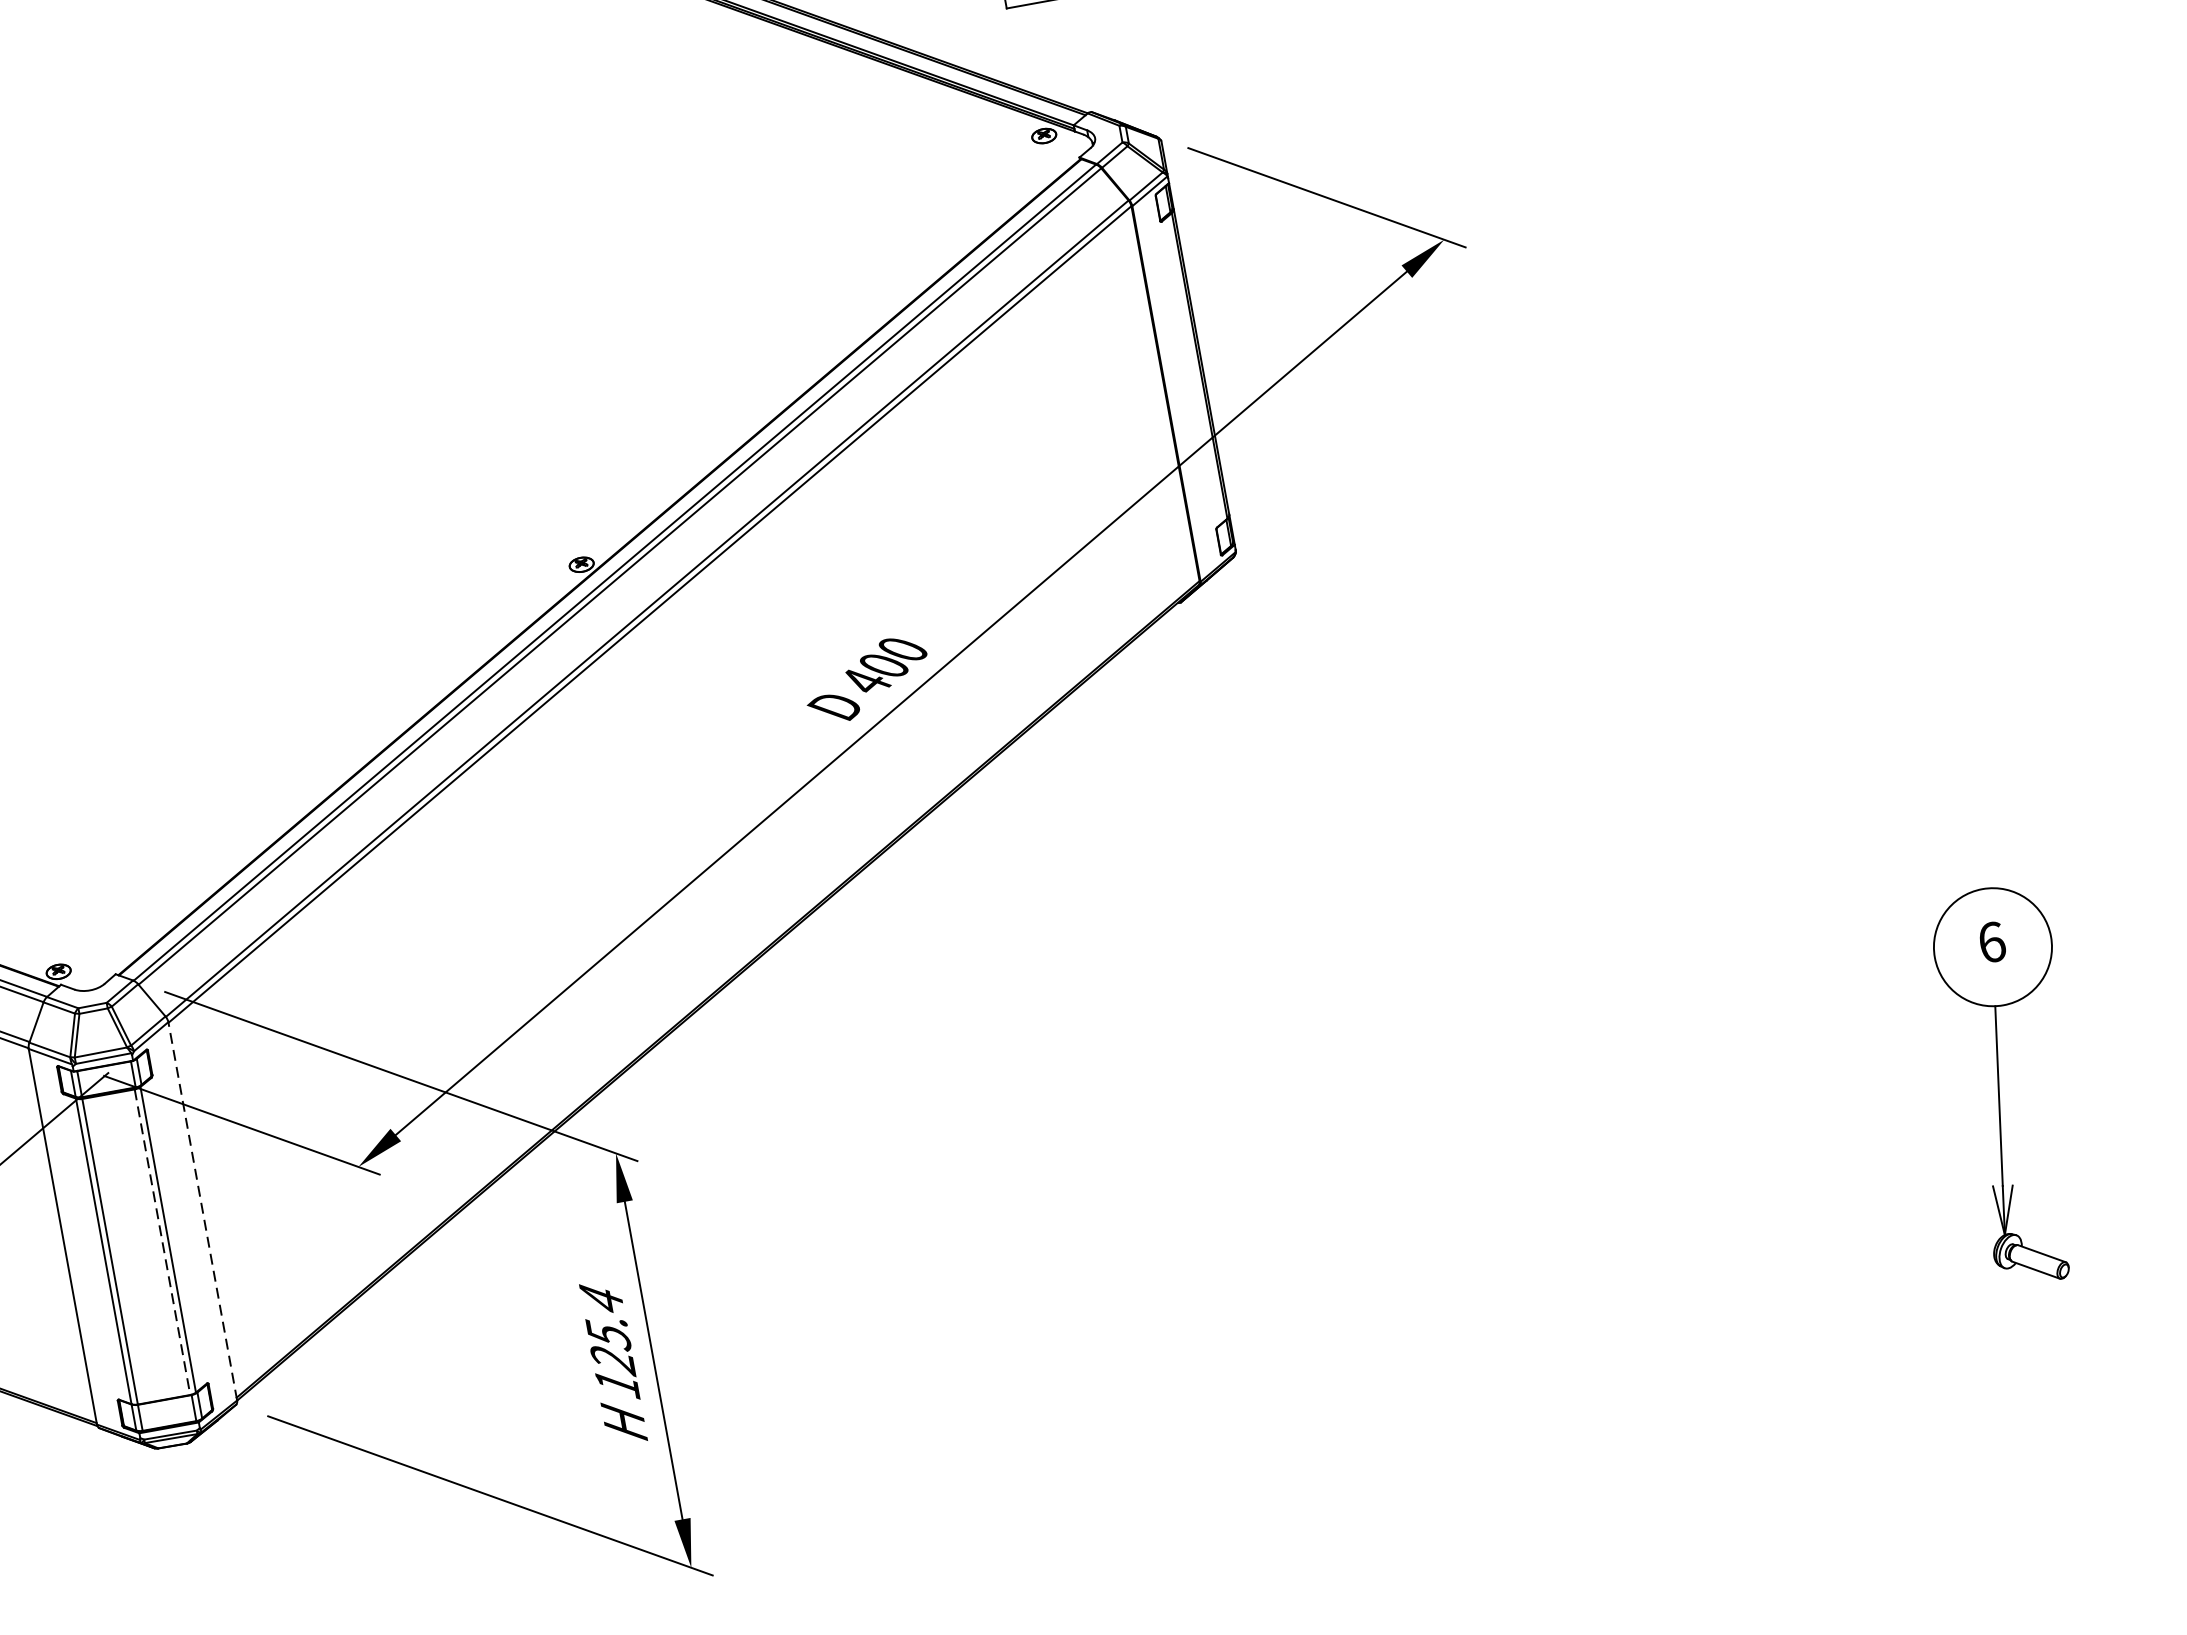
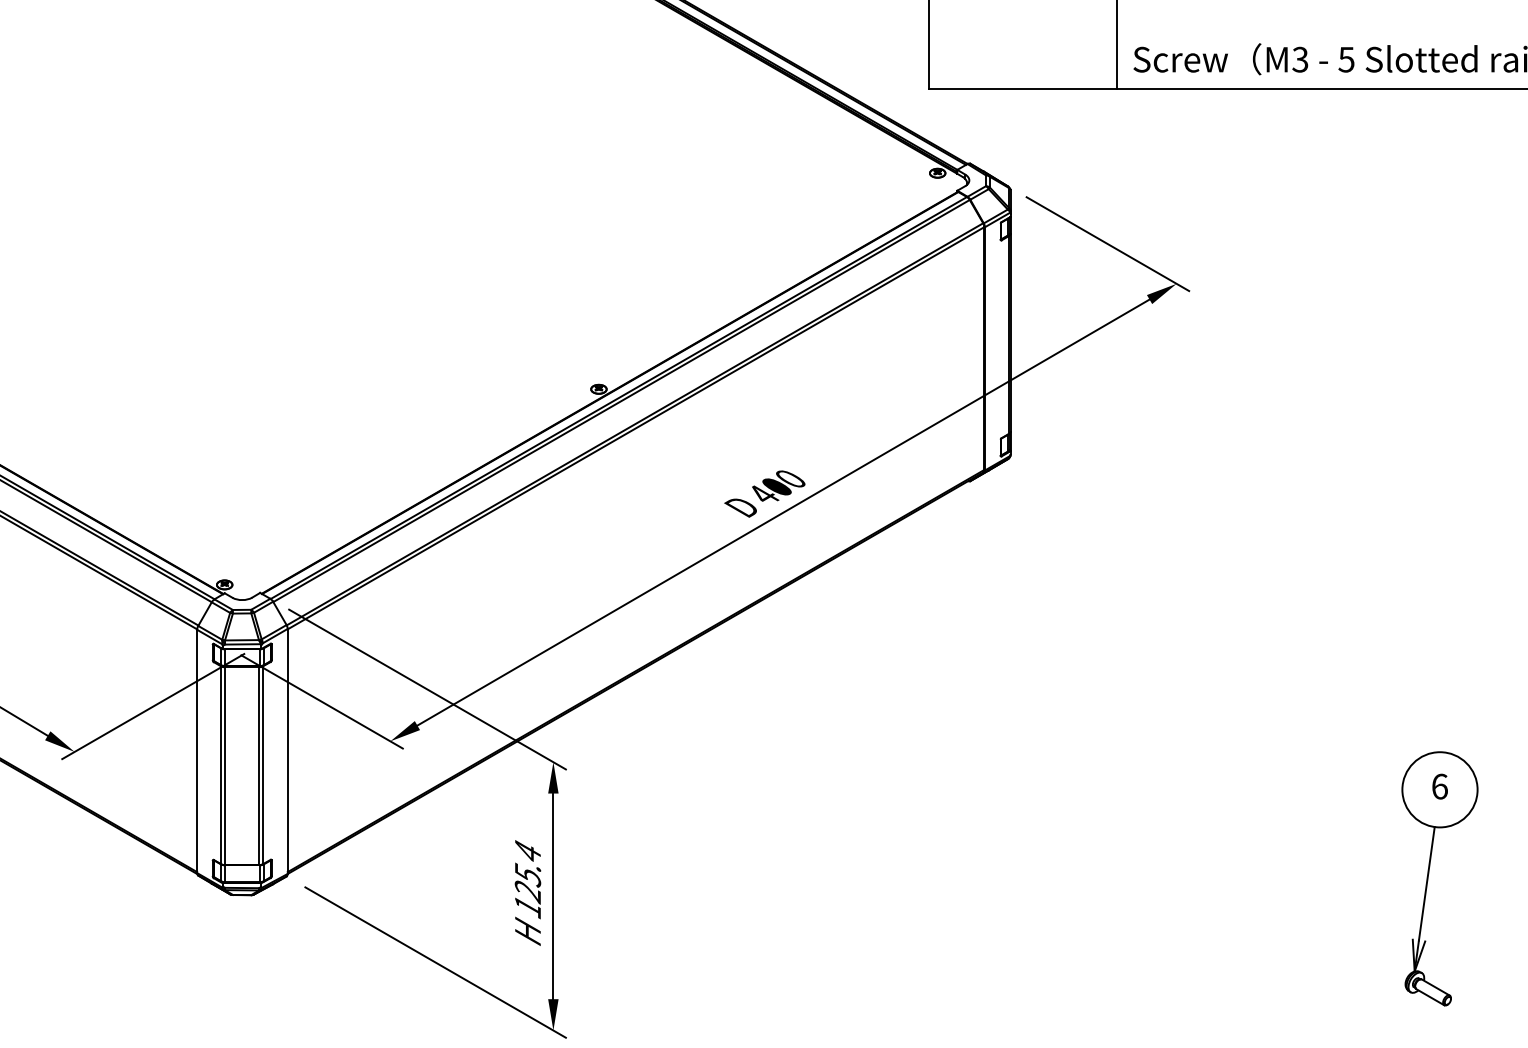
line: (202, 1211) -> (287, 751), dashed -> solid
line: (161, 1242) -> (258, 766), dashed -> solid

